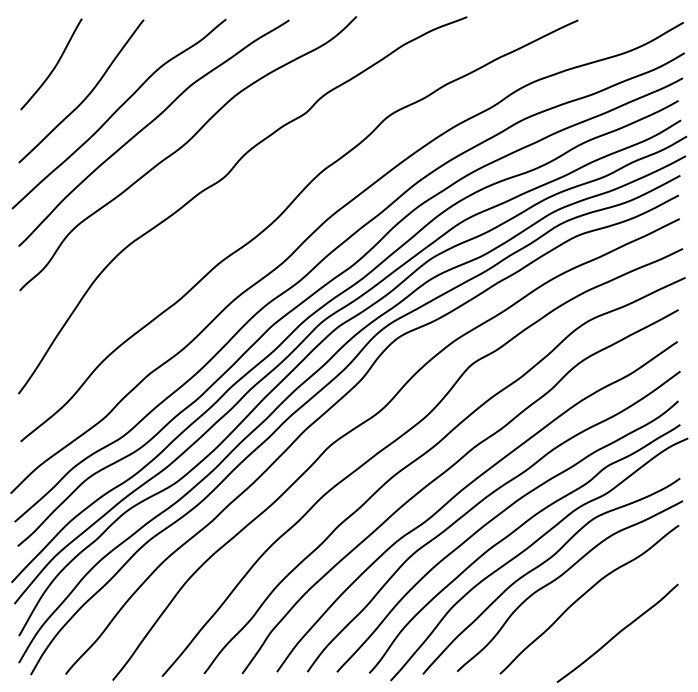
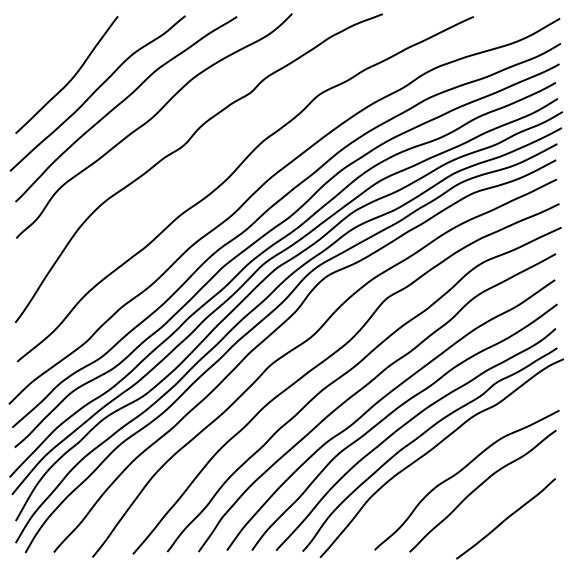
curve: (54, 66) -> (44, 54), removed
curve: (544, 563) -> (446, 461), removed

